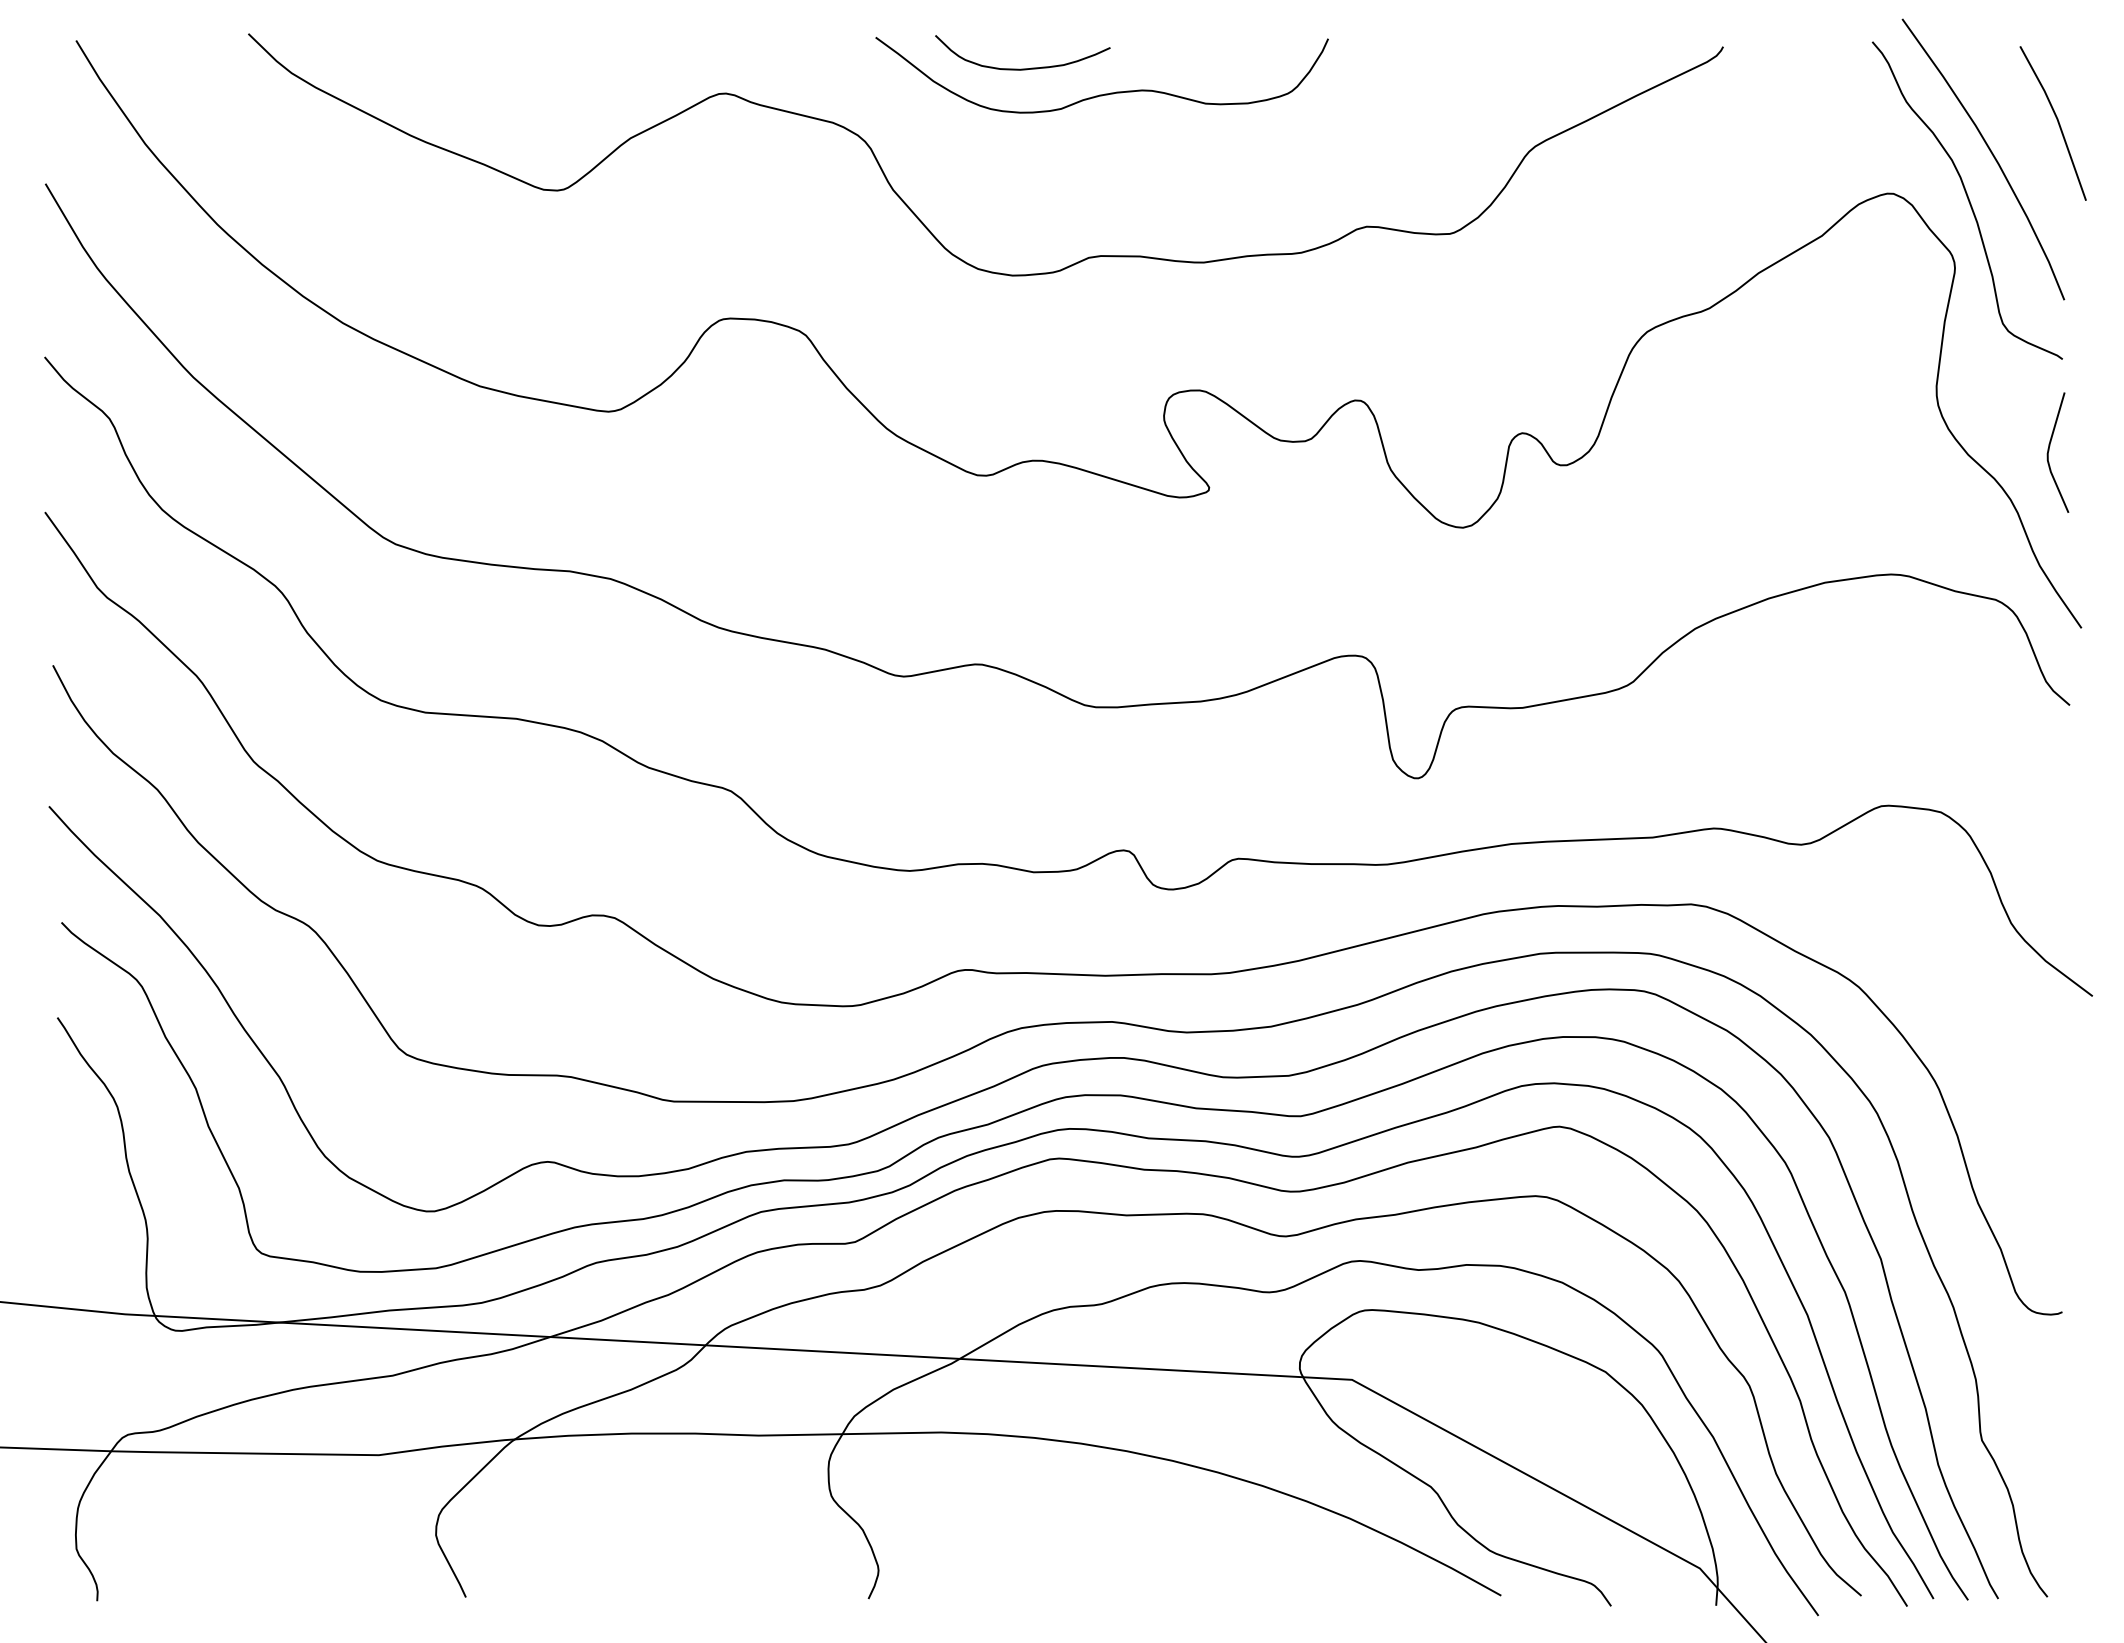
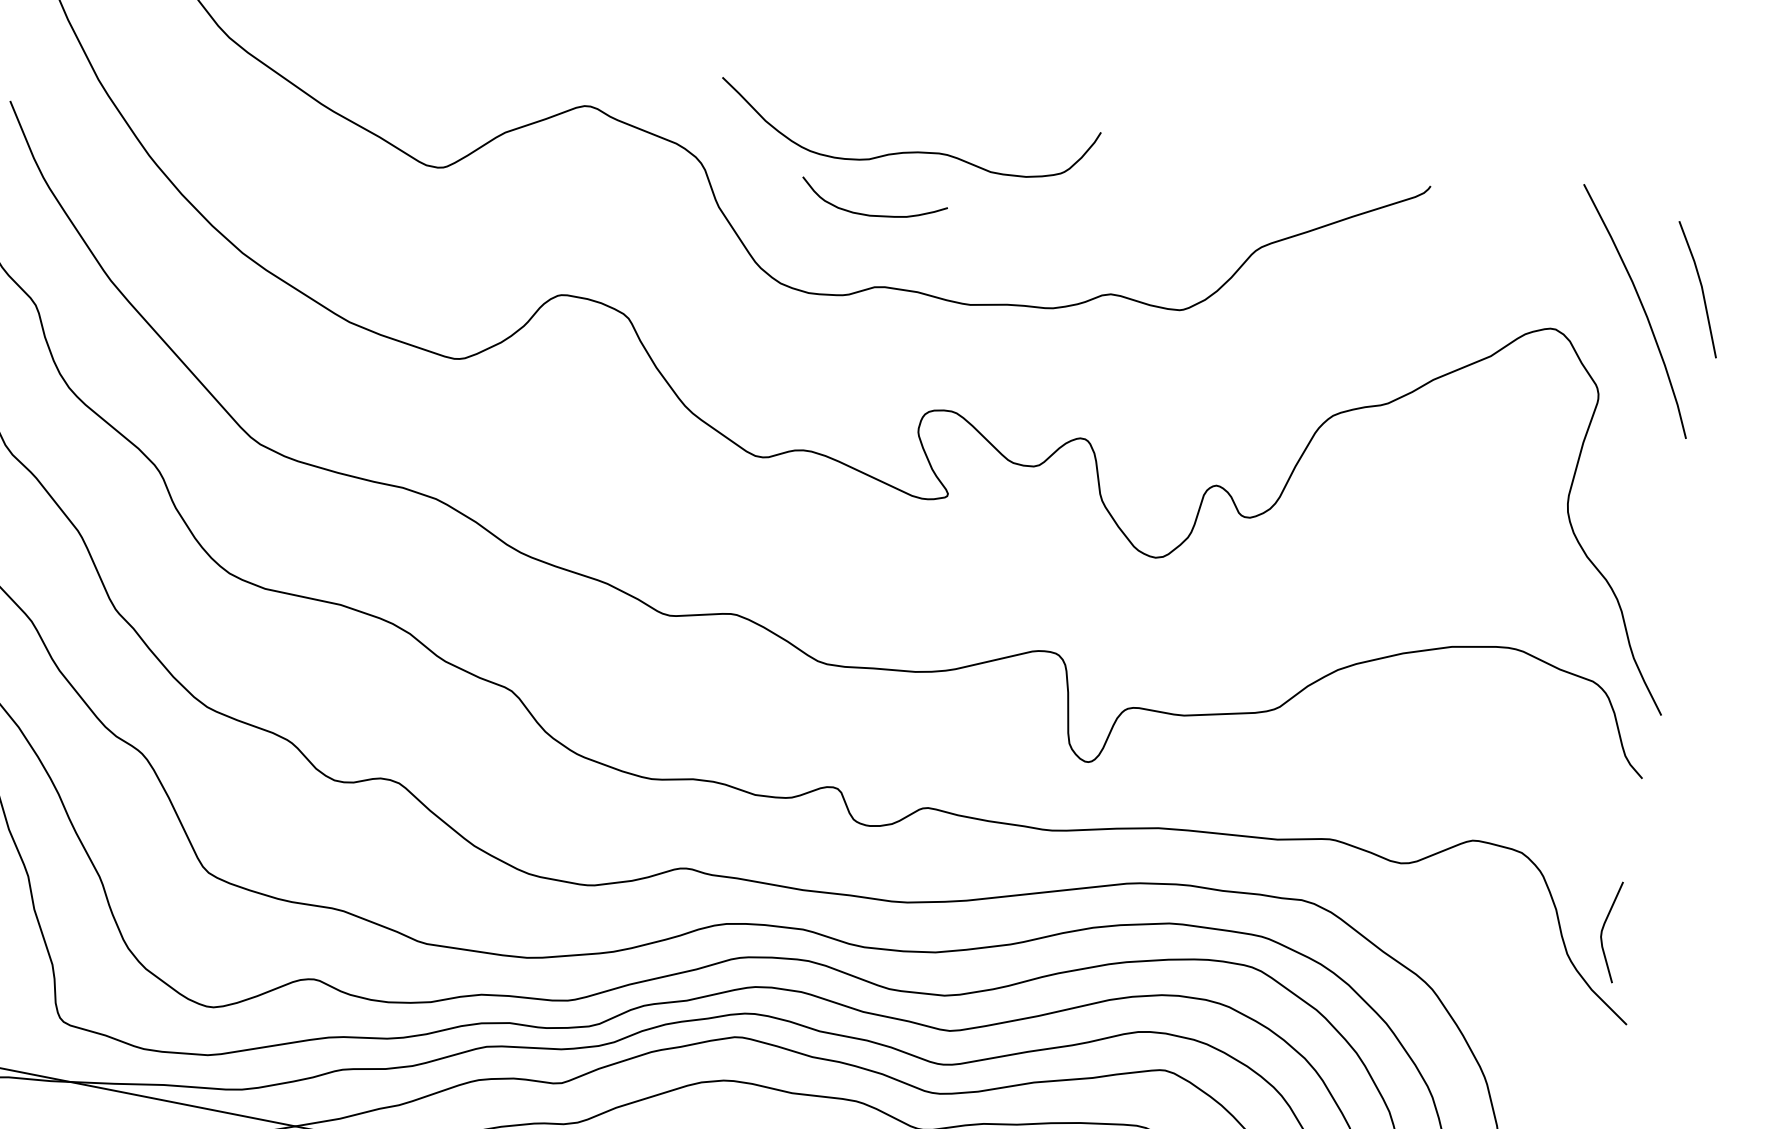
curve: (1022, 68) -> (871, 214), moved
curve: (1967, 199) -> (1616, 343), removed
curve: (2049, 451) -> (1603, 929), moved

